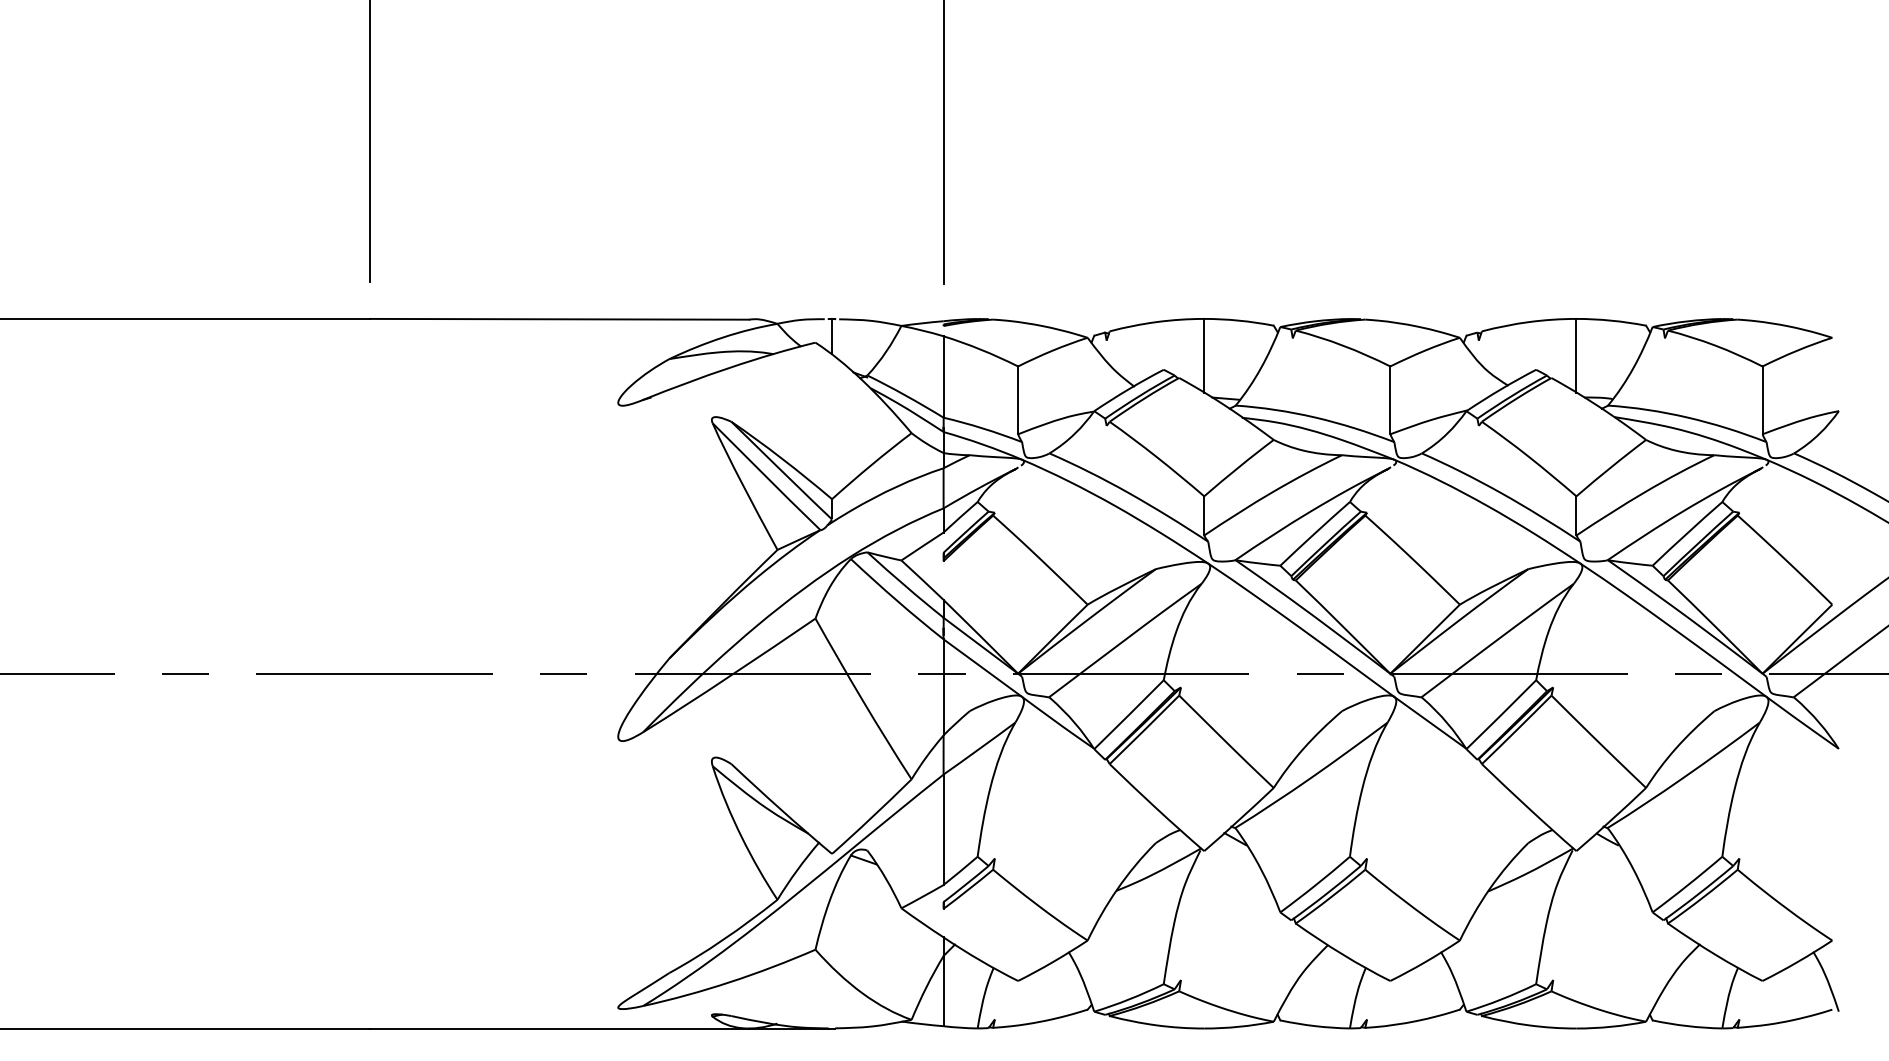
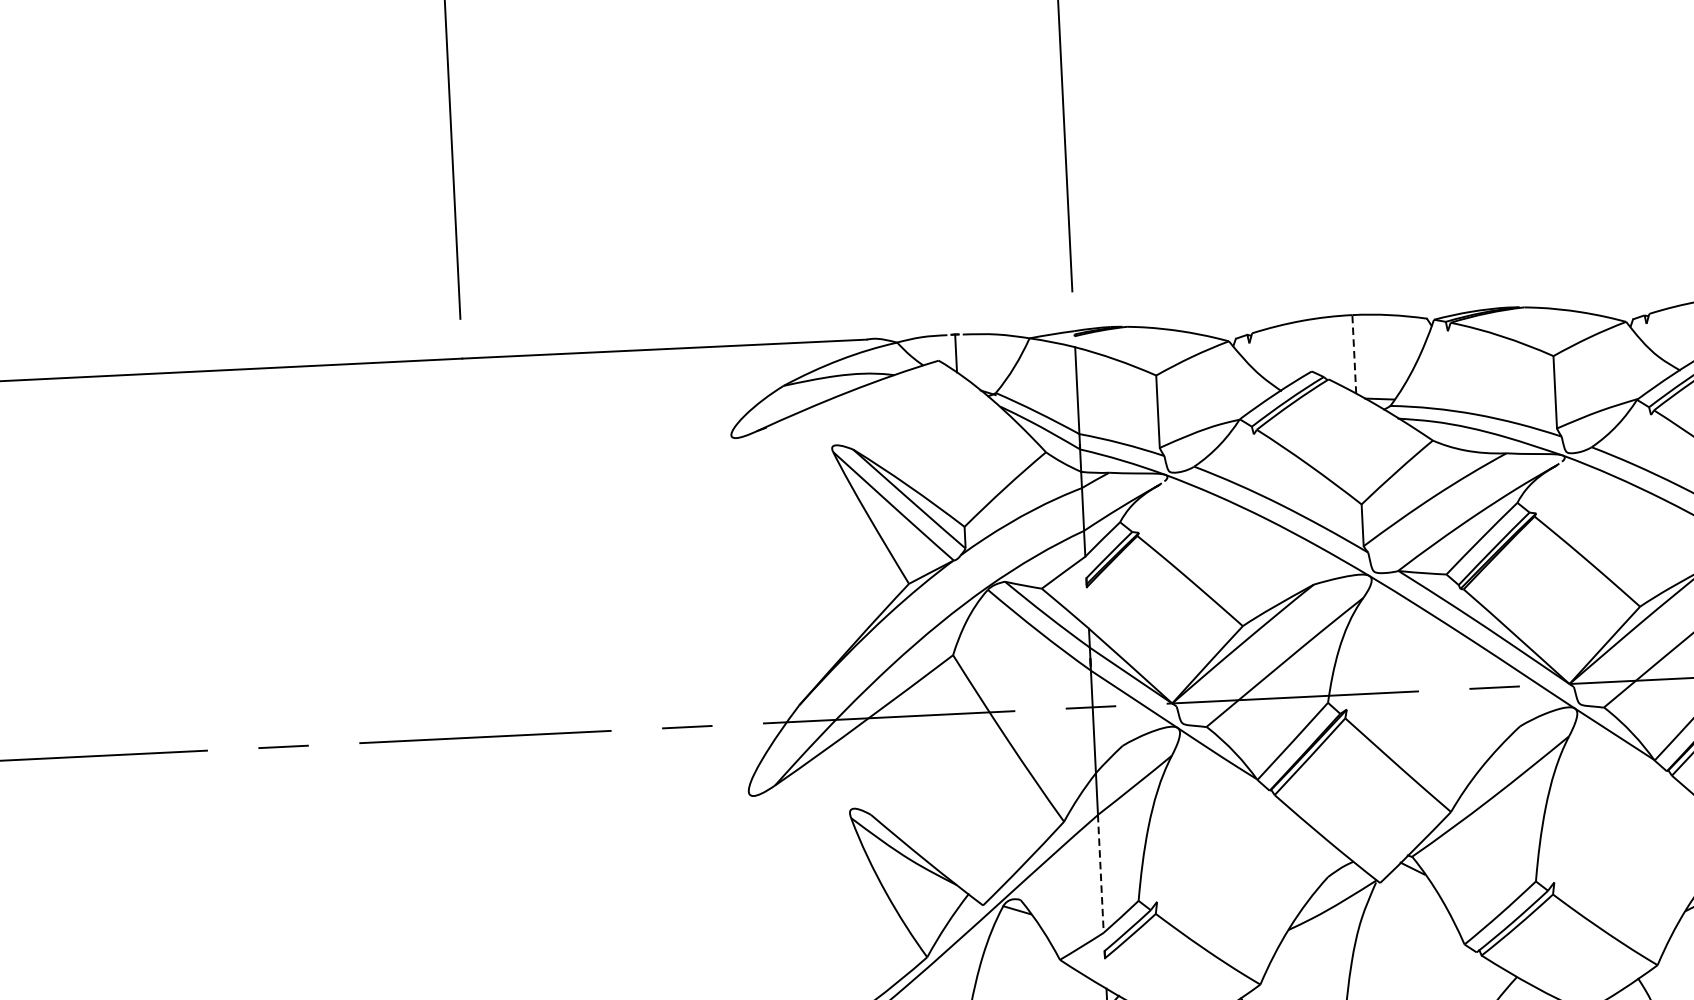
line: (1204, 355) -> (1354, 354), solid -> dashed
line: (943, 830) -> (1100, 874), solid -> dashed

